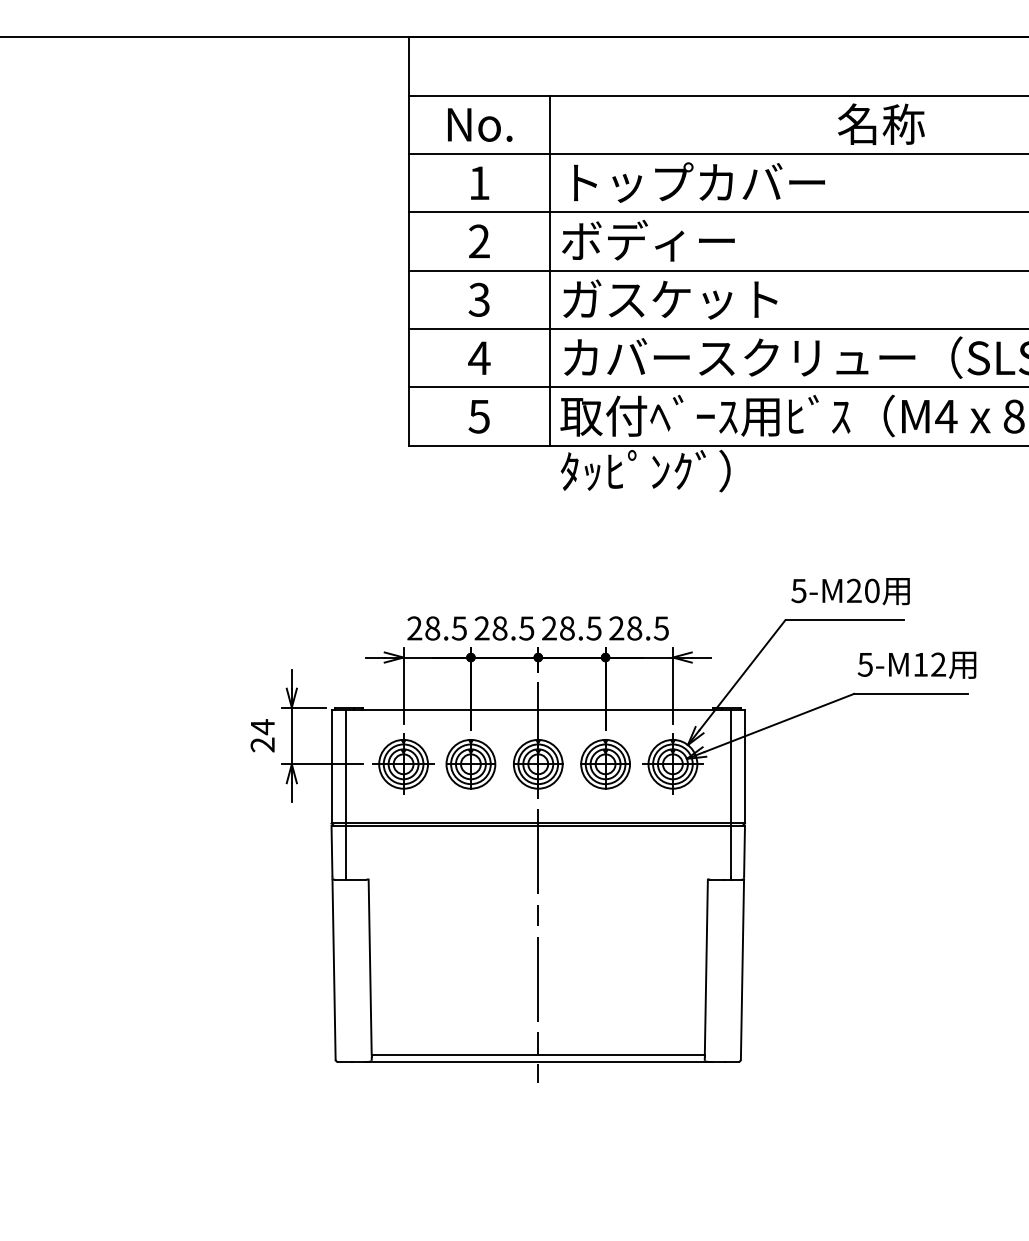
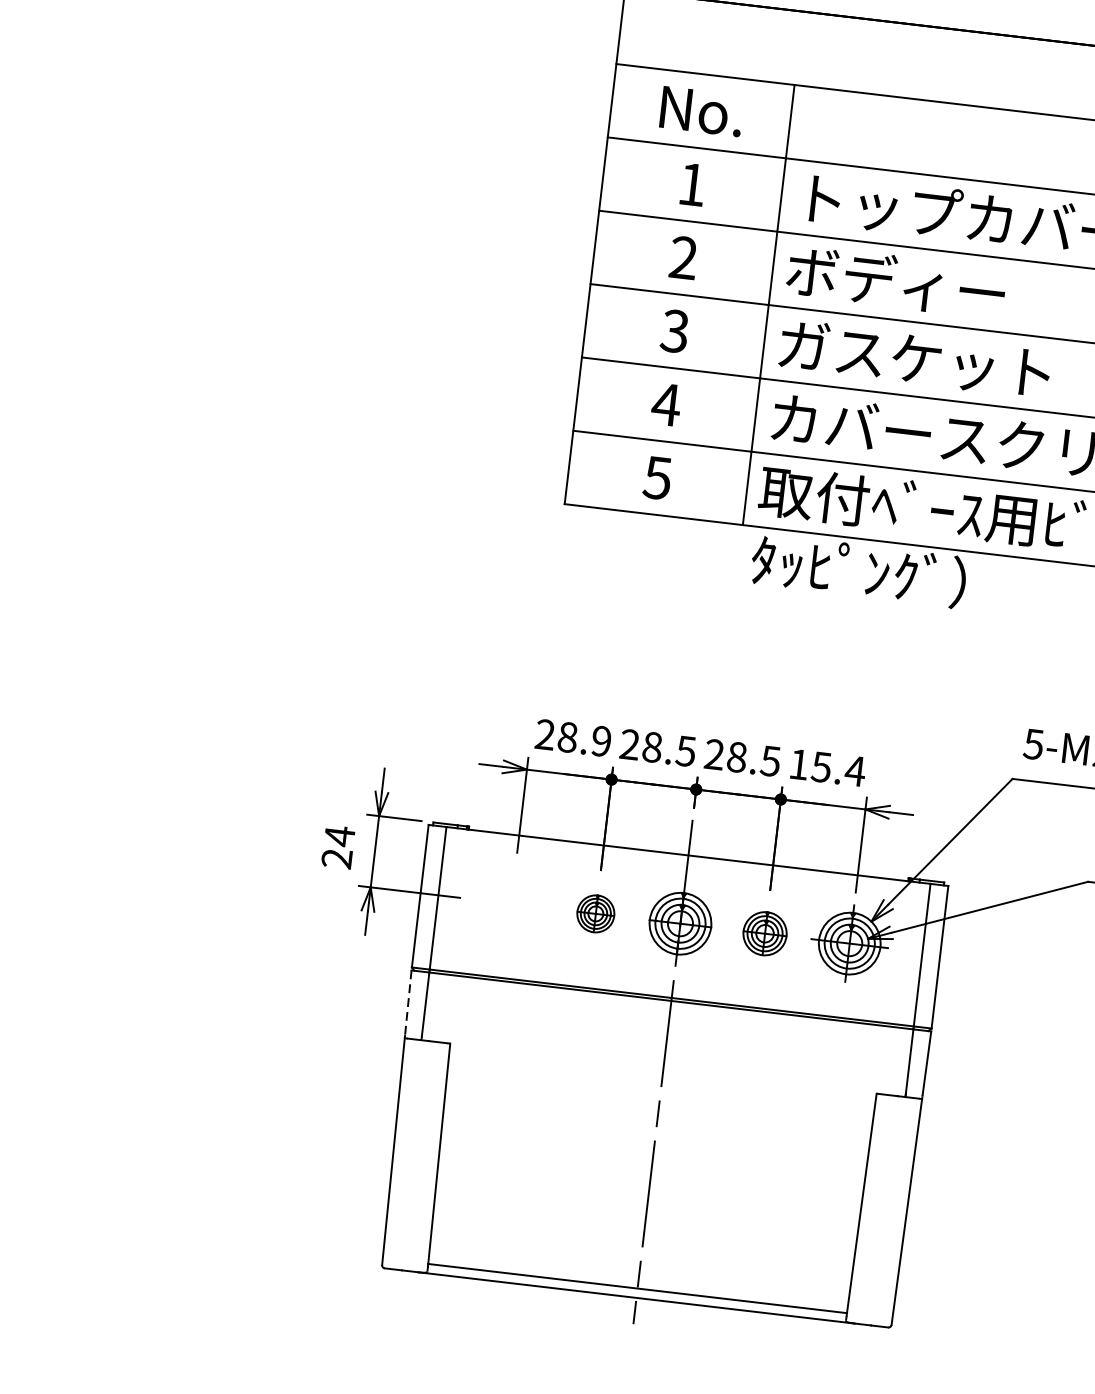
text: (458, 628) -> (600, 741), 28.5 -> 28.9
text: (639, 628) -> (827, 767), 28.5 -> 15.4
part: (403, 763) -> (511, 902), removed
part: (470, 764) -> (595, 913), size x0.6
part: (605, 764) -> (764, 933), size x0.7
line: (332, 851) -> (408, 1002), solid -> dashed

